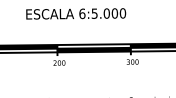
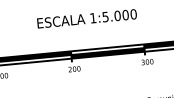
text: (82, 13) -> (93, 17), 6:5.000 -> 1:5.000

